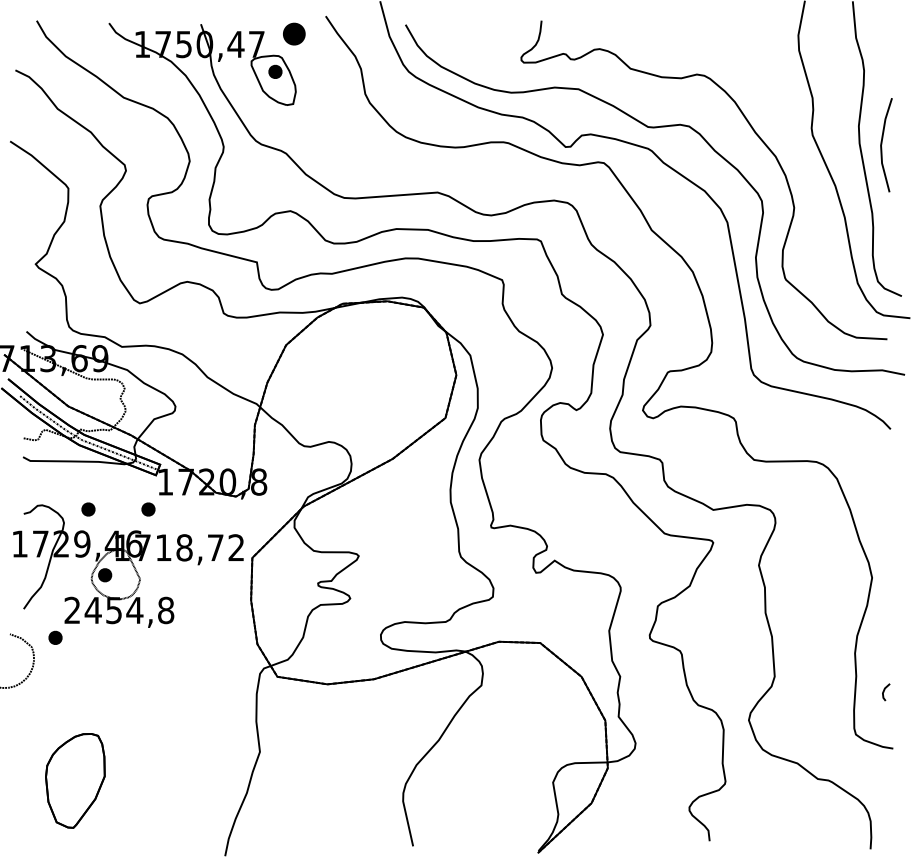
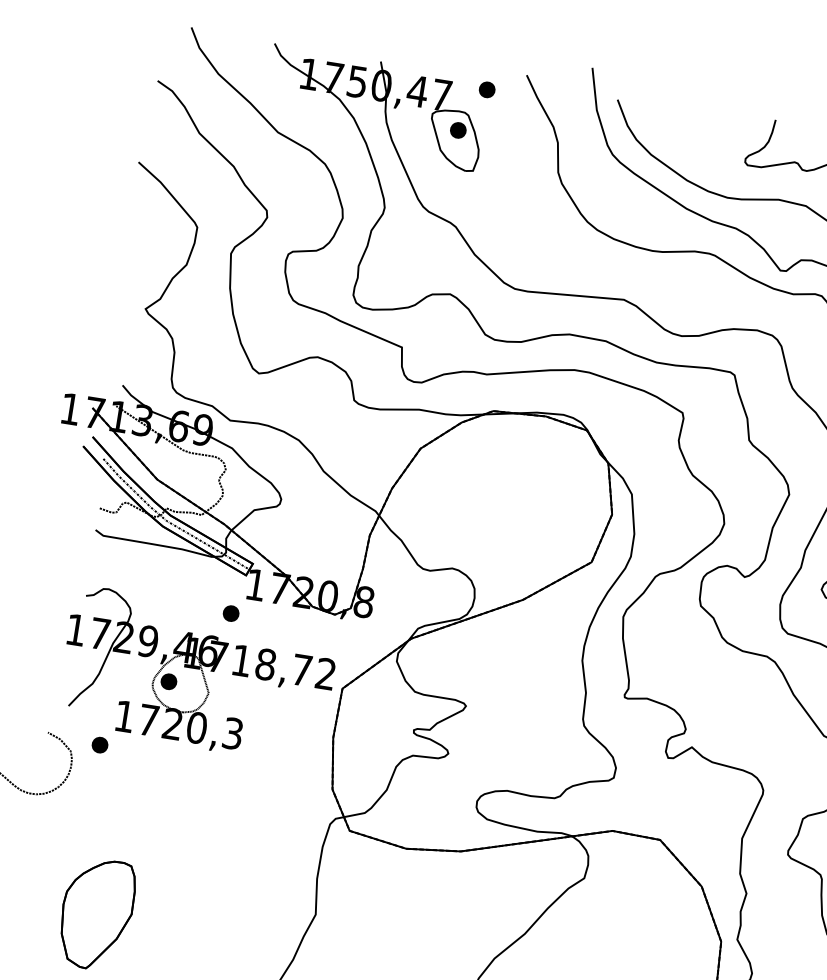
part: (294, 33) -> (487, 89), size x0.62
part: (88, 509) -> (161, 602), removed
text: (119, 610) -> (179, 725), 2454,8 -> 1720,3

